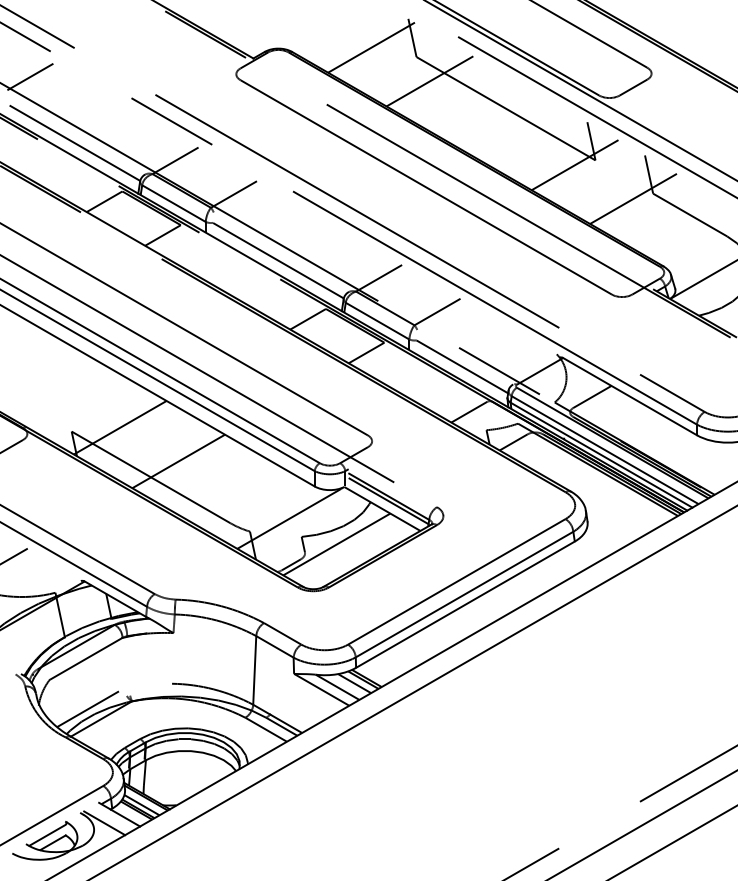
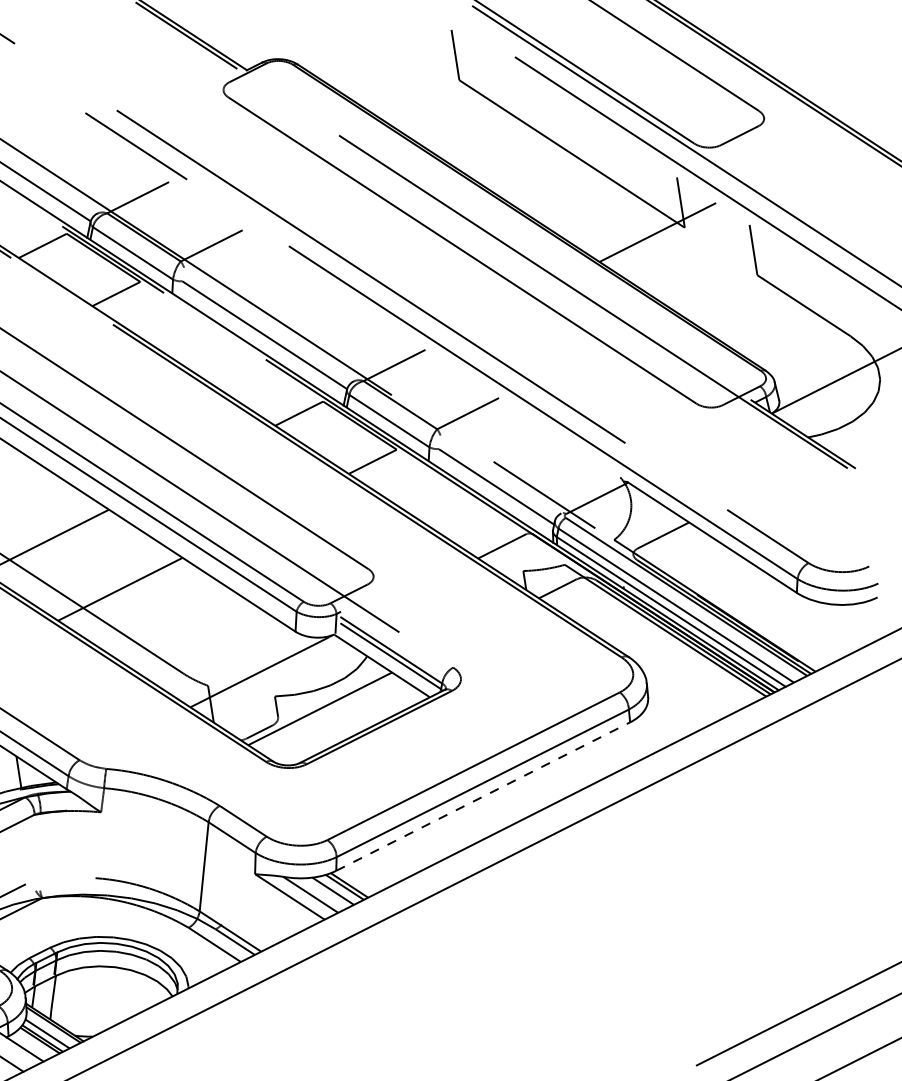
line: (371, 47) -> (401, 64), removed
line: (429, 81) -> (474, 113), removed
line: (633, 198) -> (731, 280), removed
line: (465, 604) -> (483, 796), solid -> dashed

